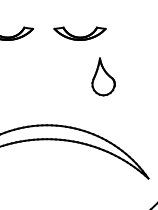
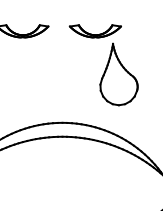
part: (103, 76) -> (118, 74), size x1.67

